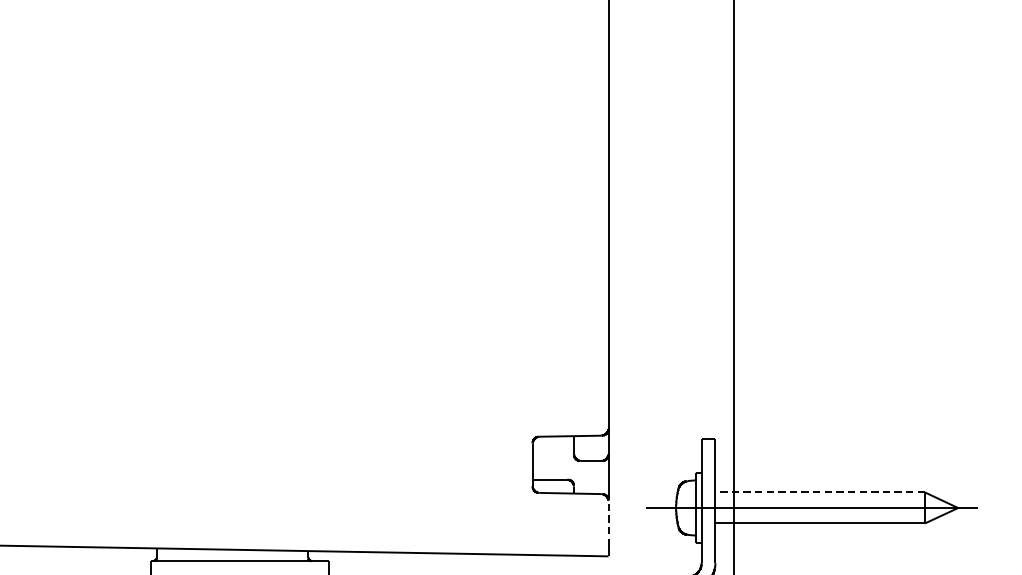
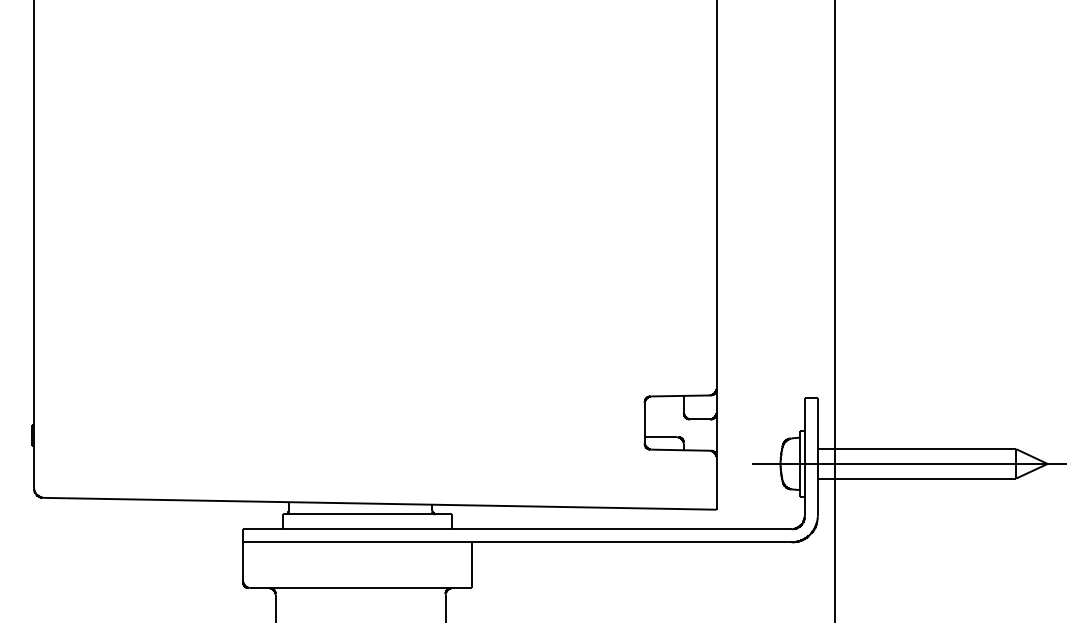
line: (819, 492) -> (916, 449), dashed -> solid
line: (608, 523) -> (716, 478), dashed -> solid

